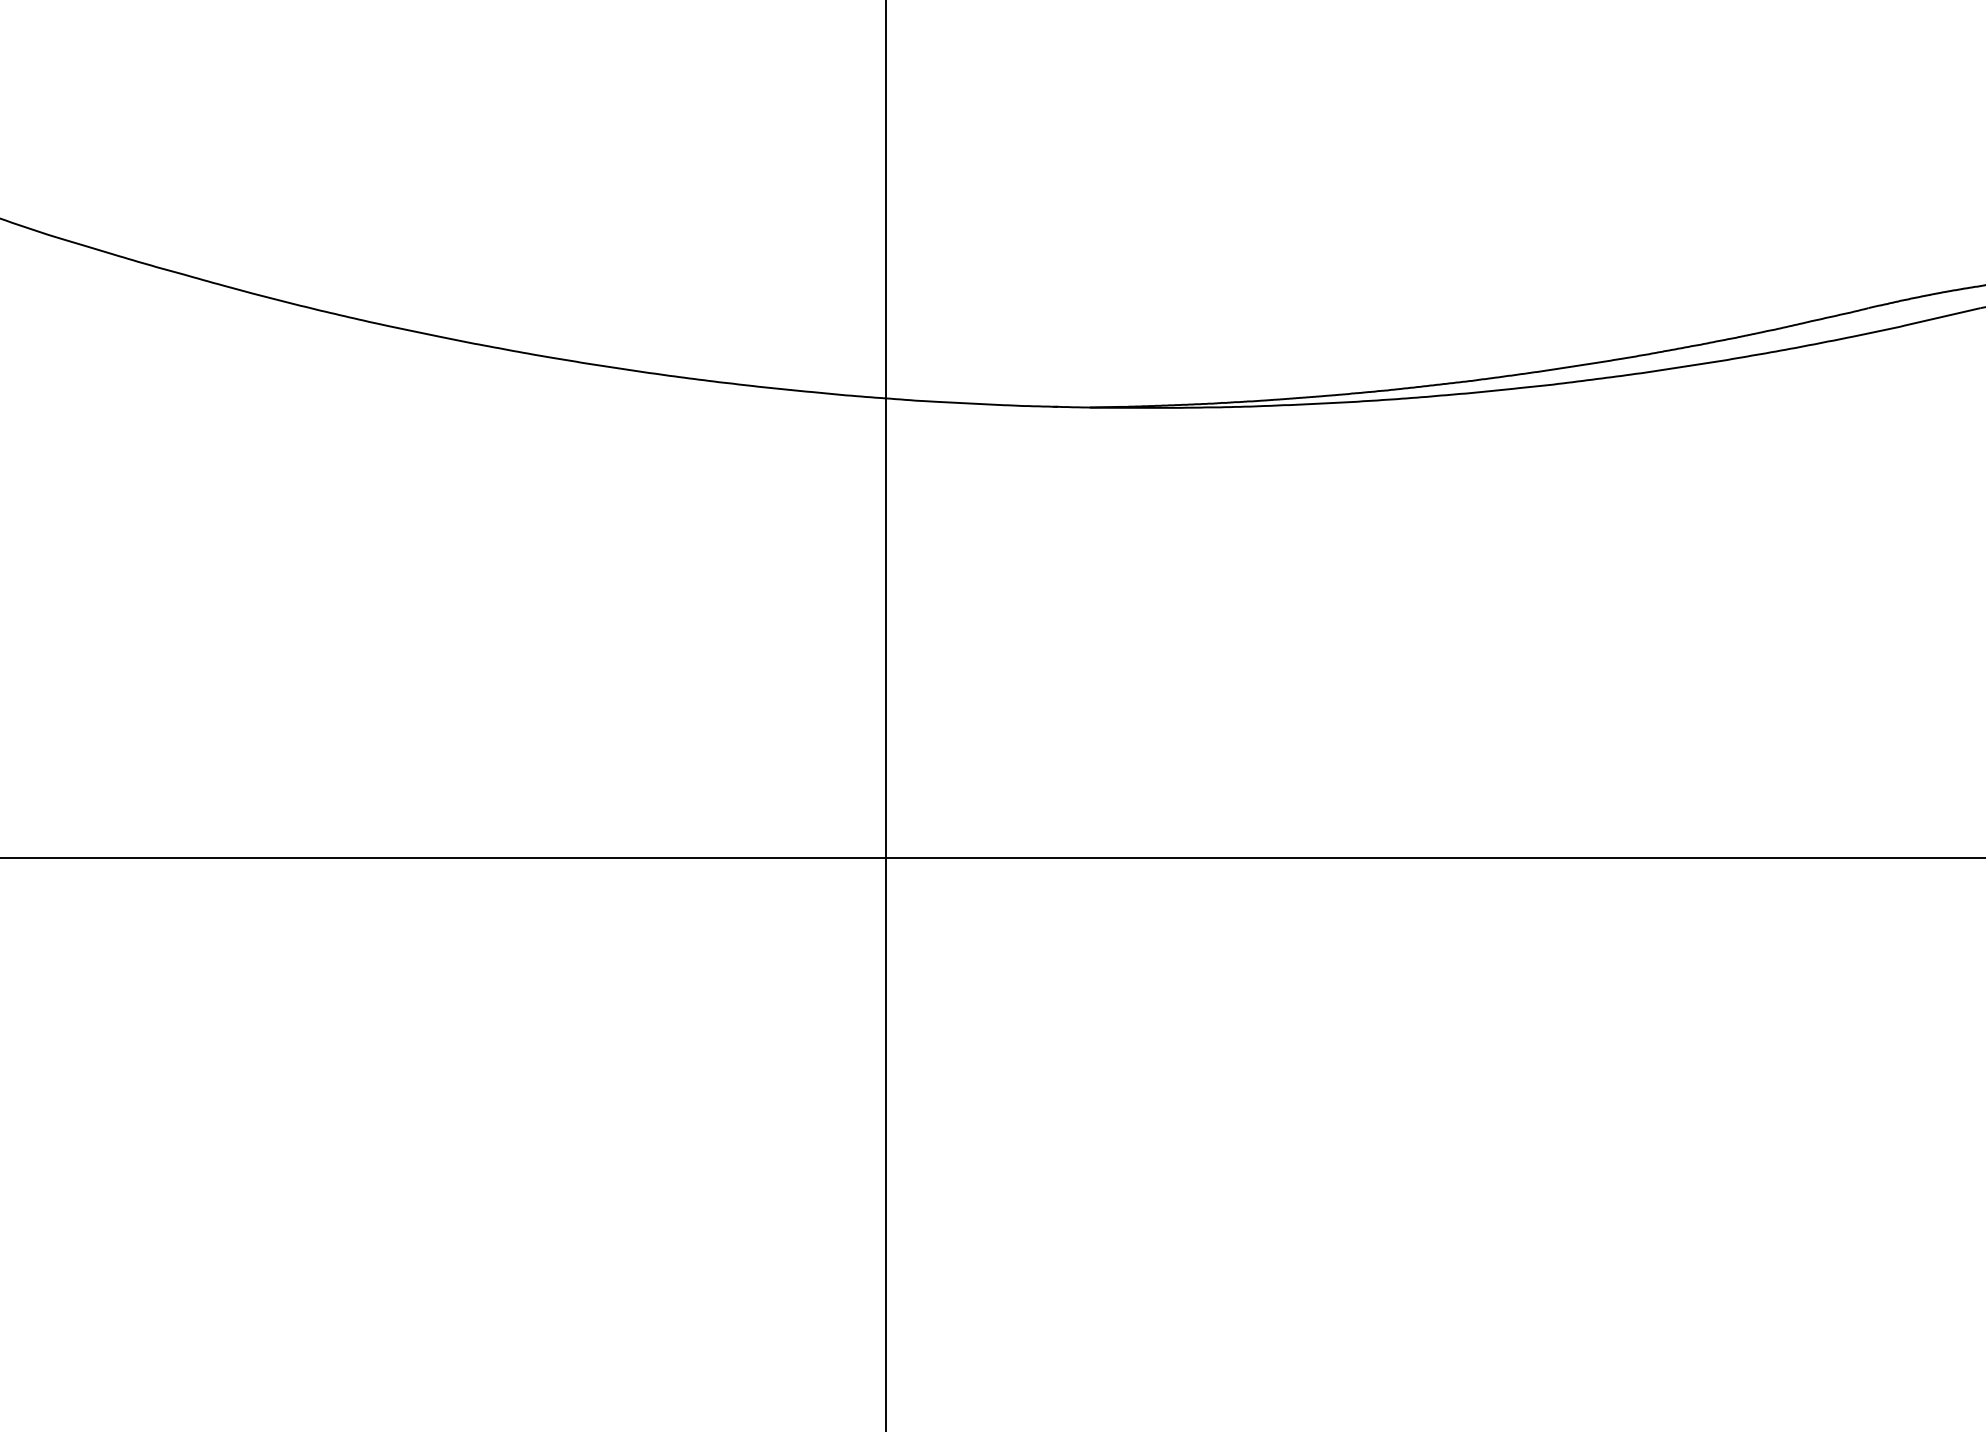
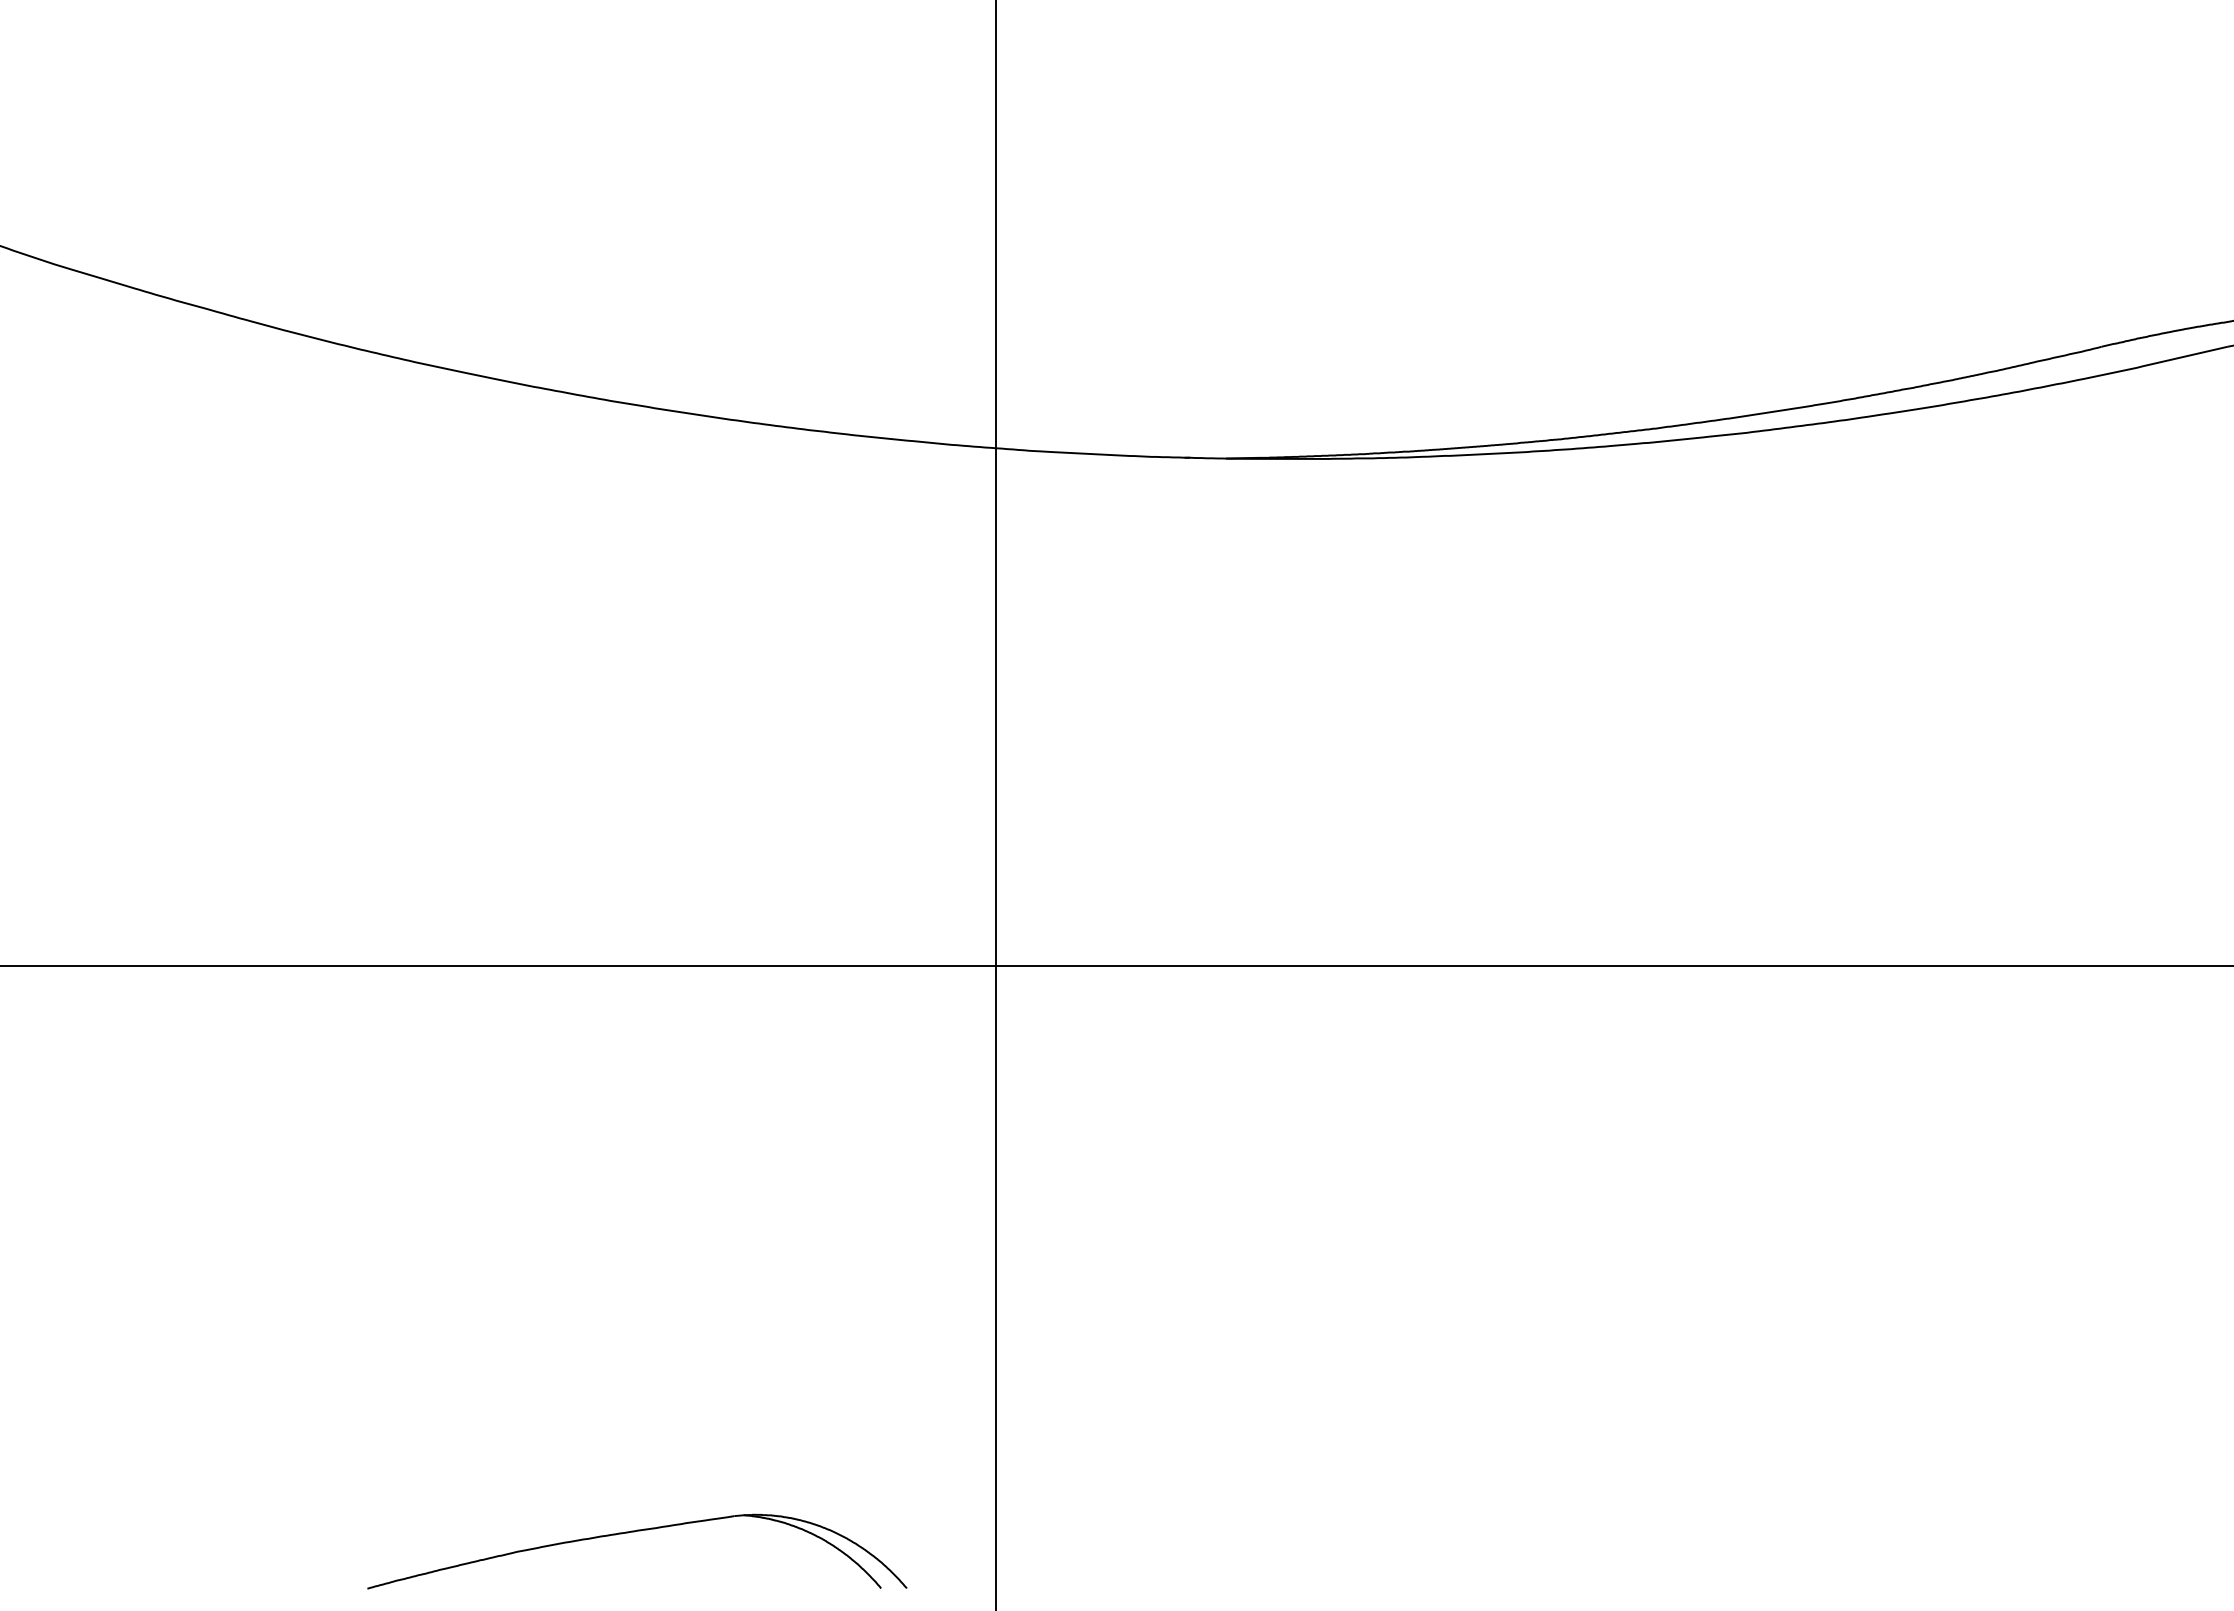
part: (564, 1362) -> (634, 1532), added

